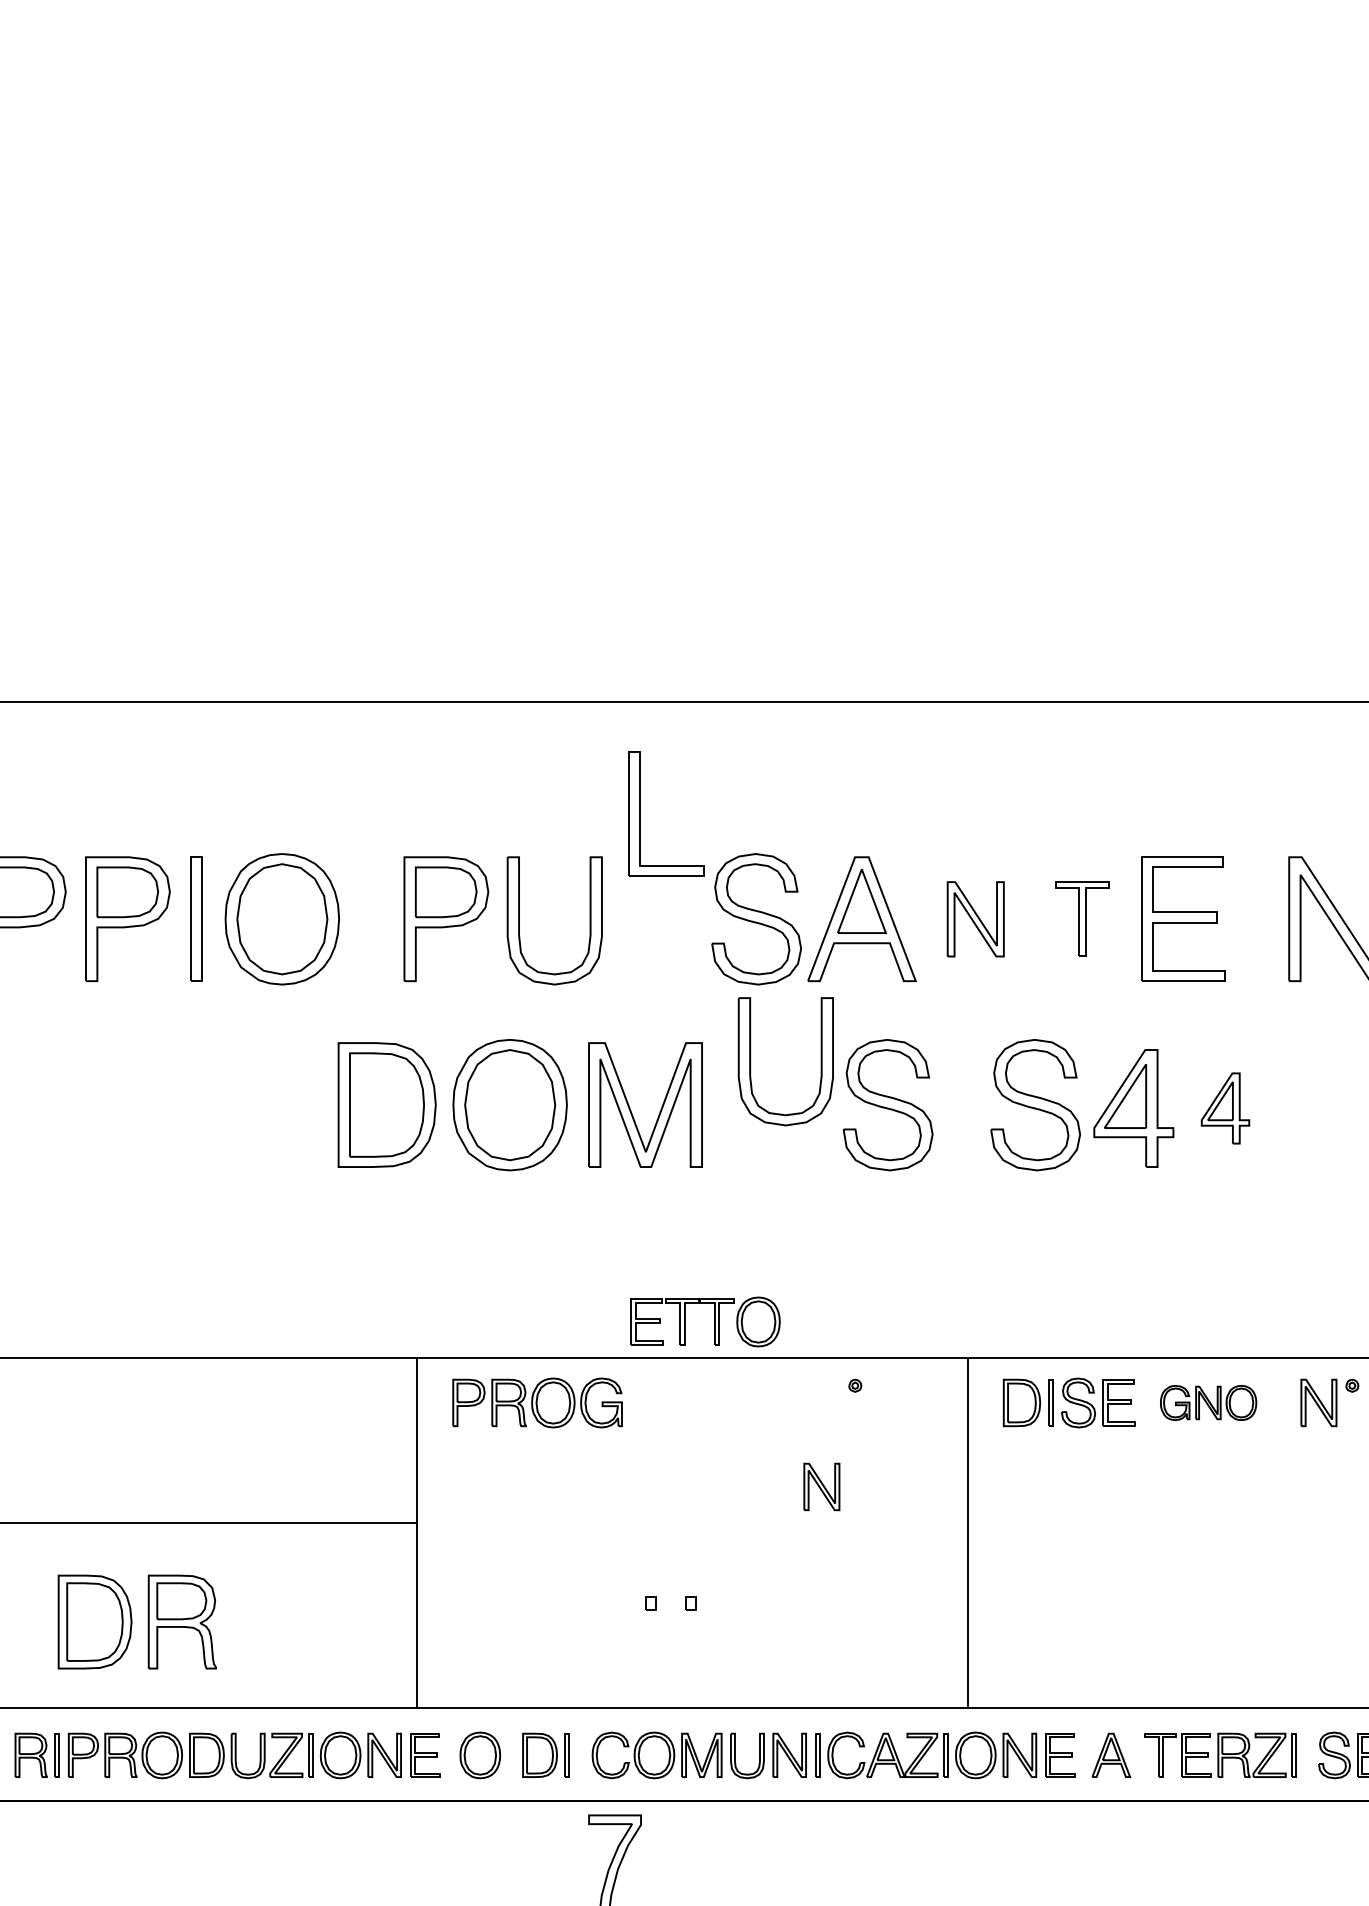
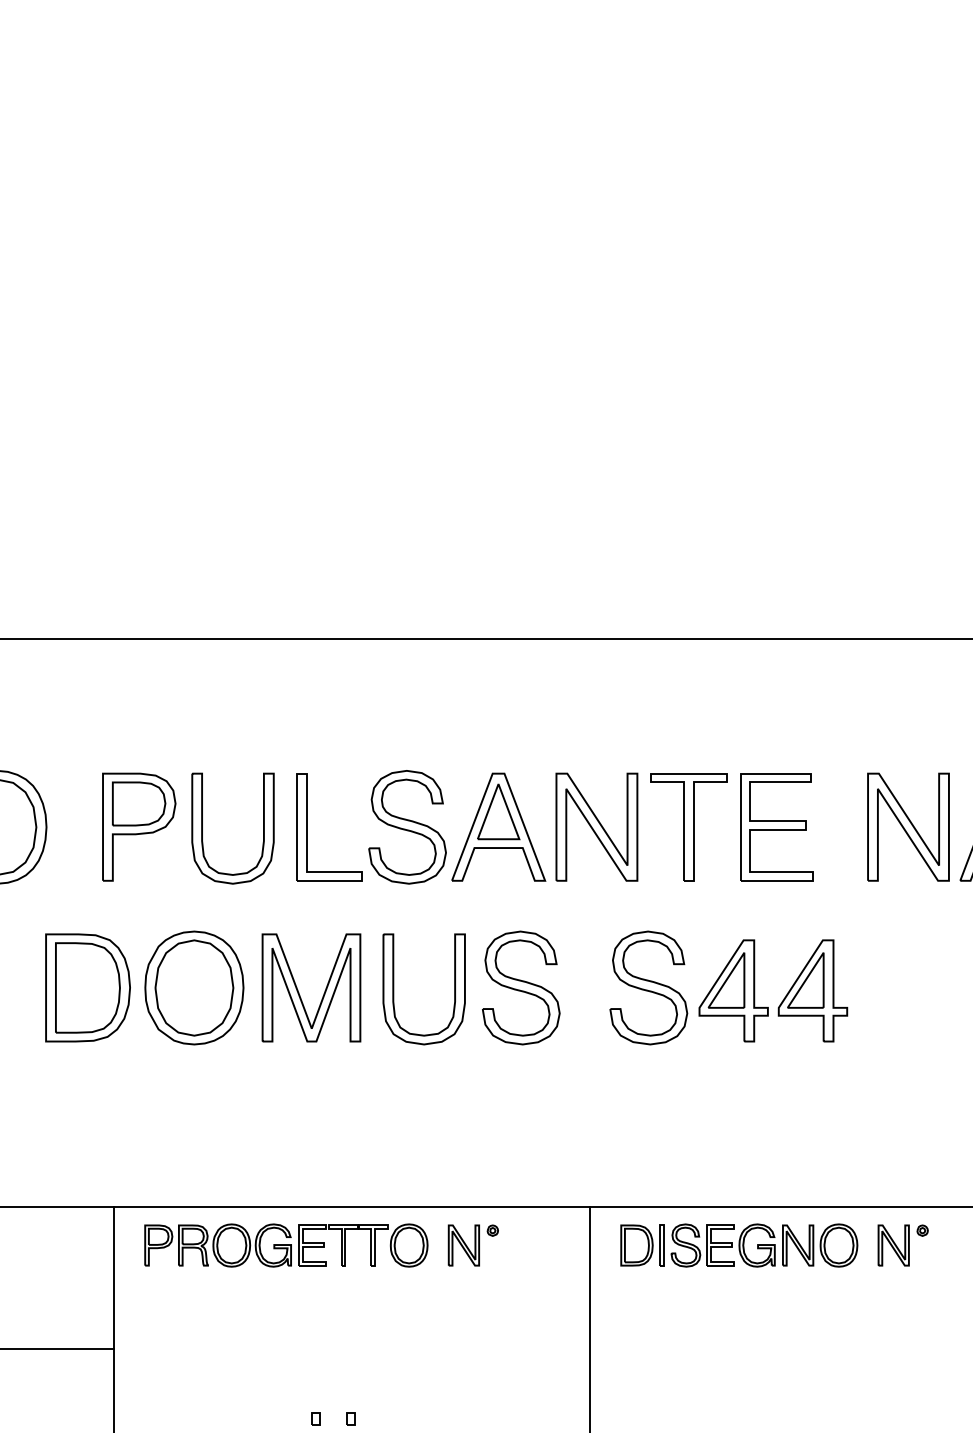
part: (640, 813) -> (307, 826), moved
part: (1082, 918) -> (689, 826), size x1.67
part: (975, 919) -> (596, 827), size x1.67
part: (751, 1061) -> (394, 989), moved
part: (1225, 1108) -> (812, 990), size x1.67
part: (714, 1321) -> (371, 1245), moved
part: (1208, 1402) -> (798, 1245), size x1.43
part: (821, 1486) -> (463, 1245), moved

